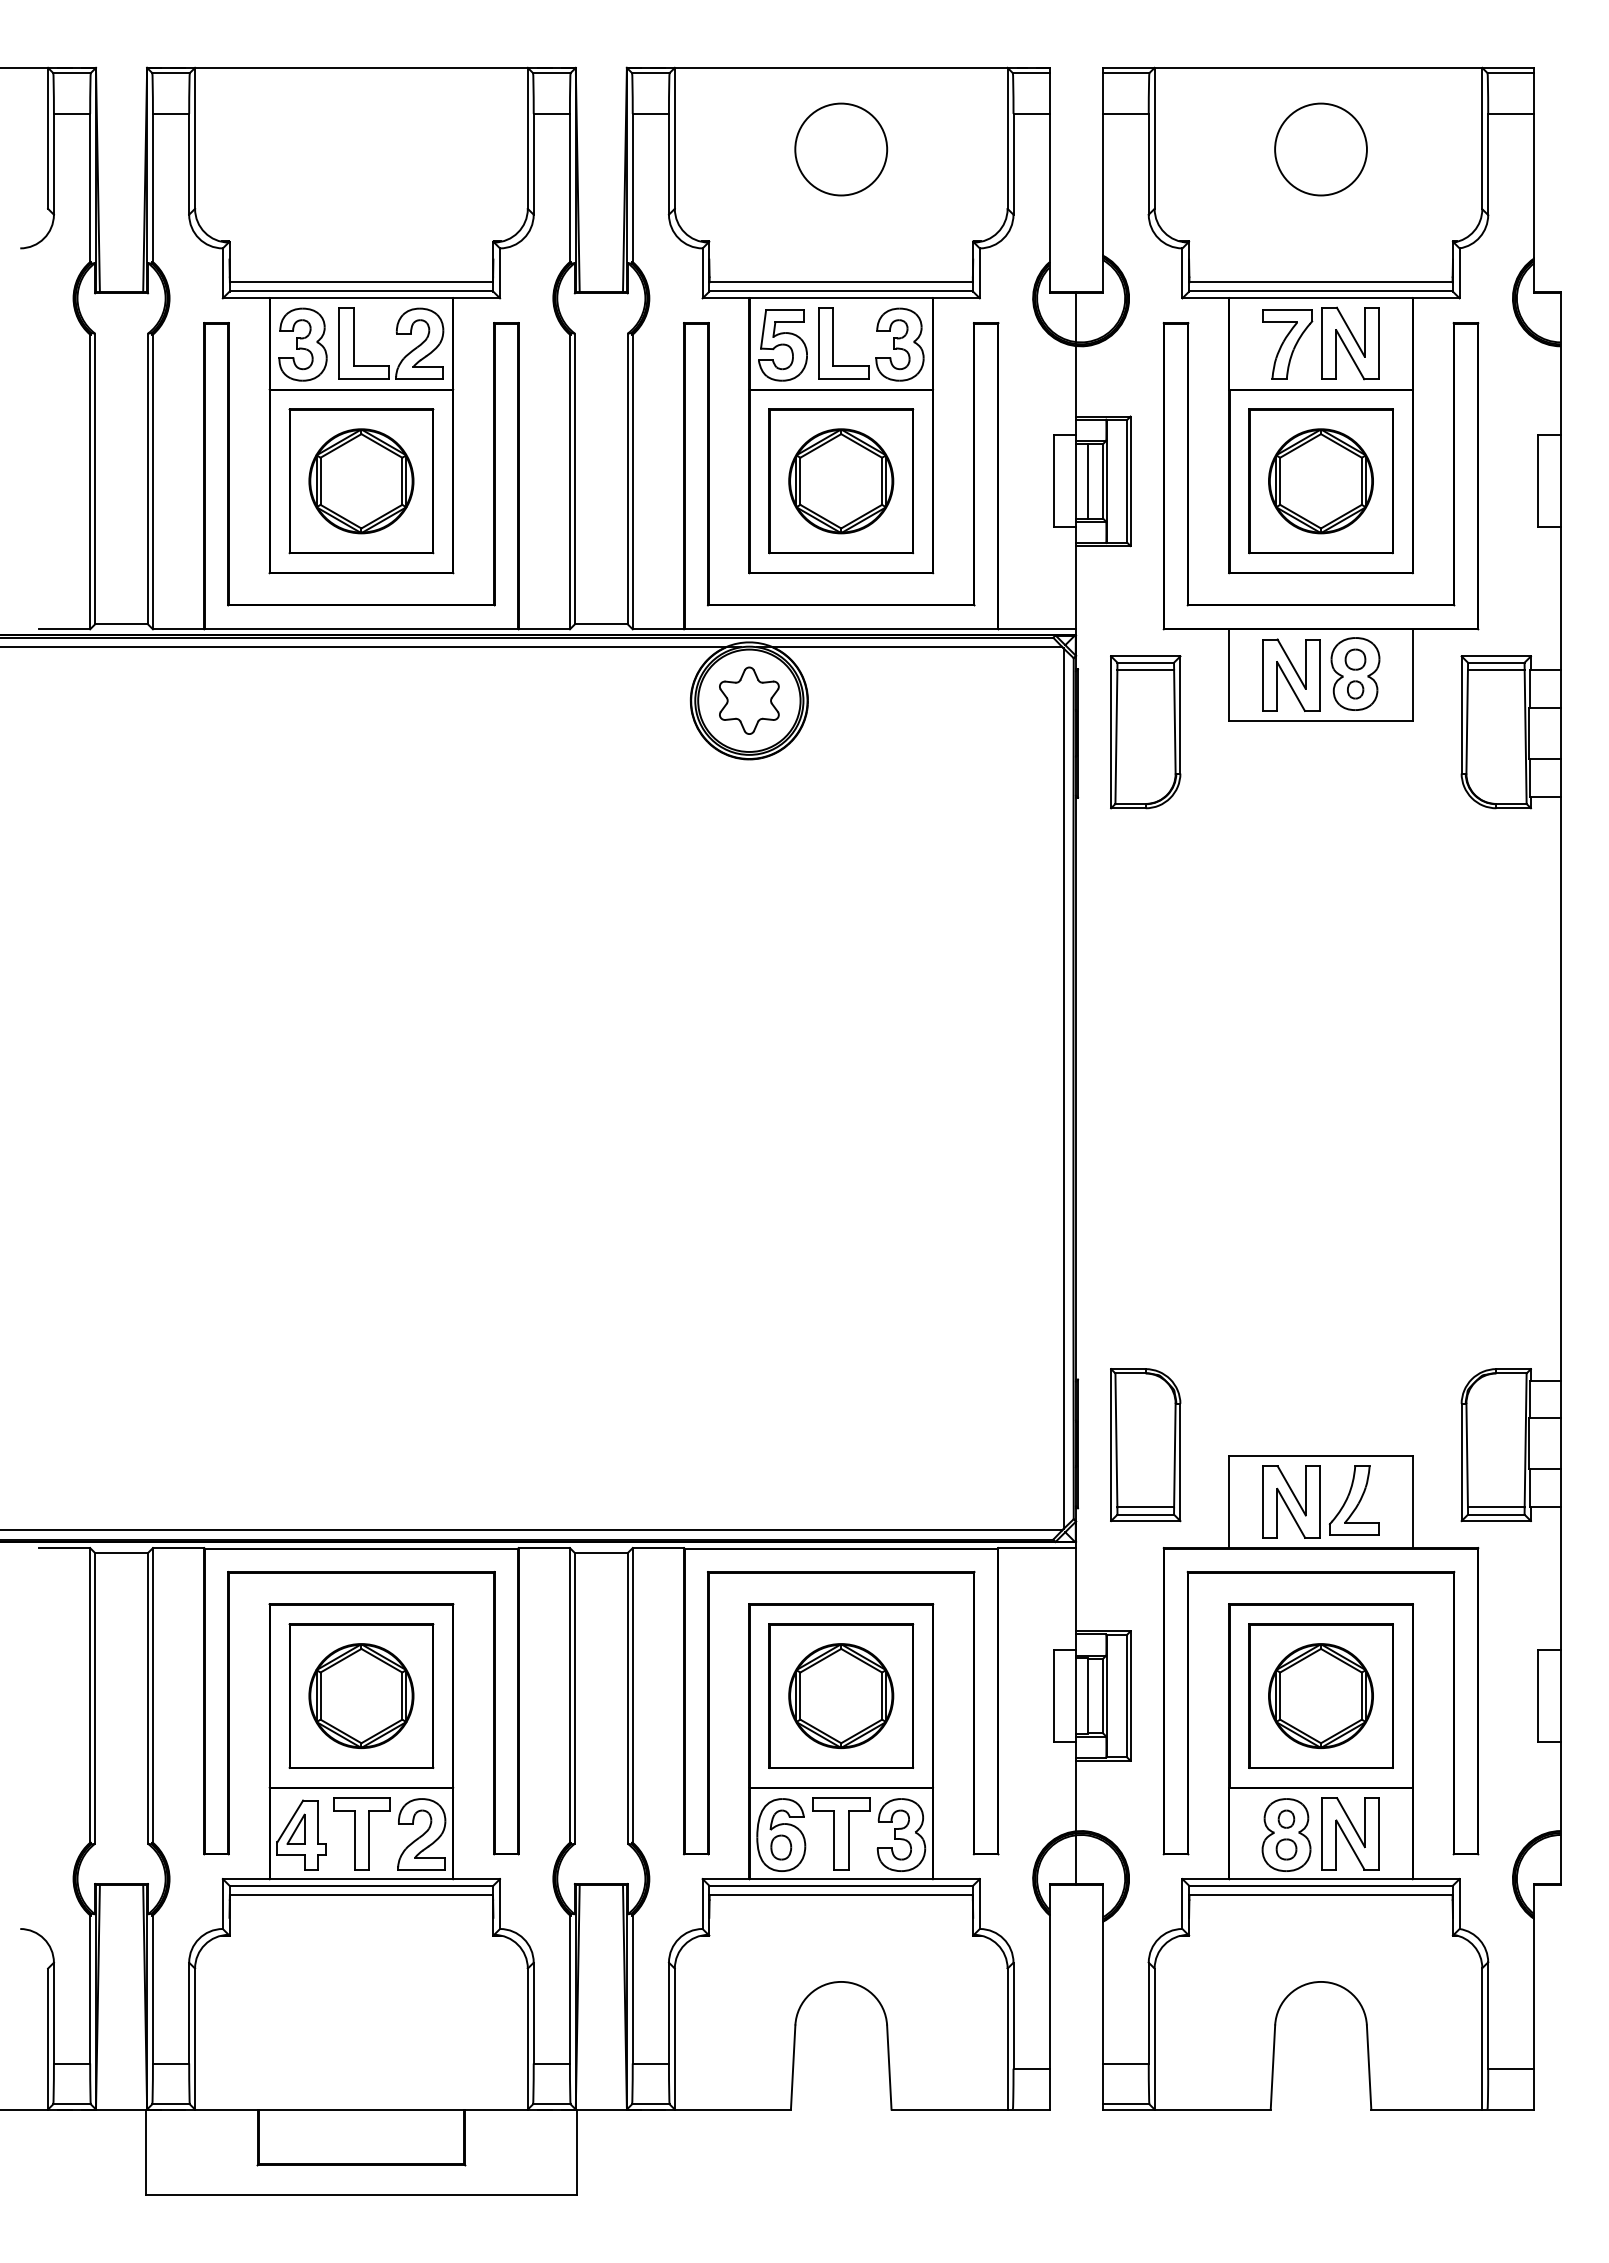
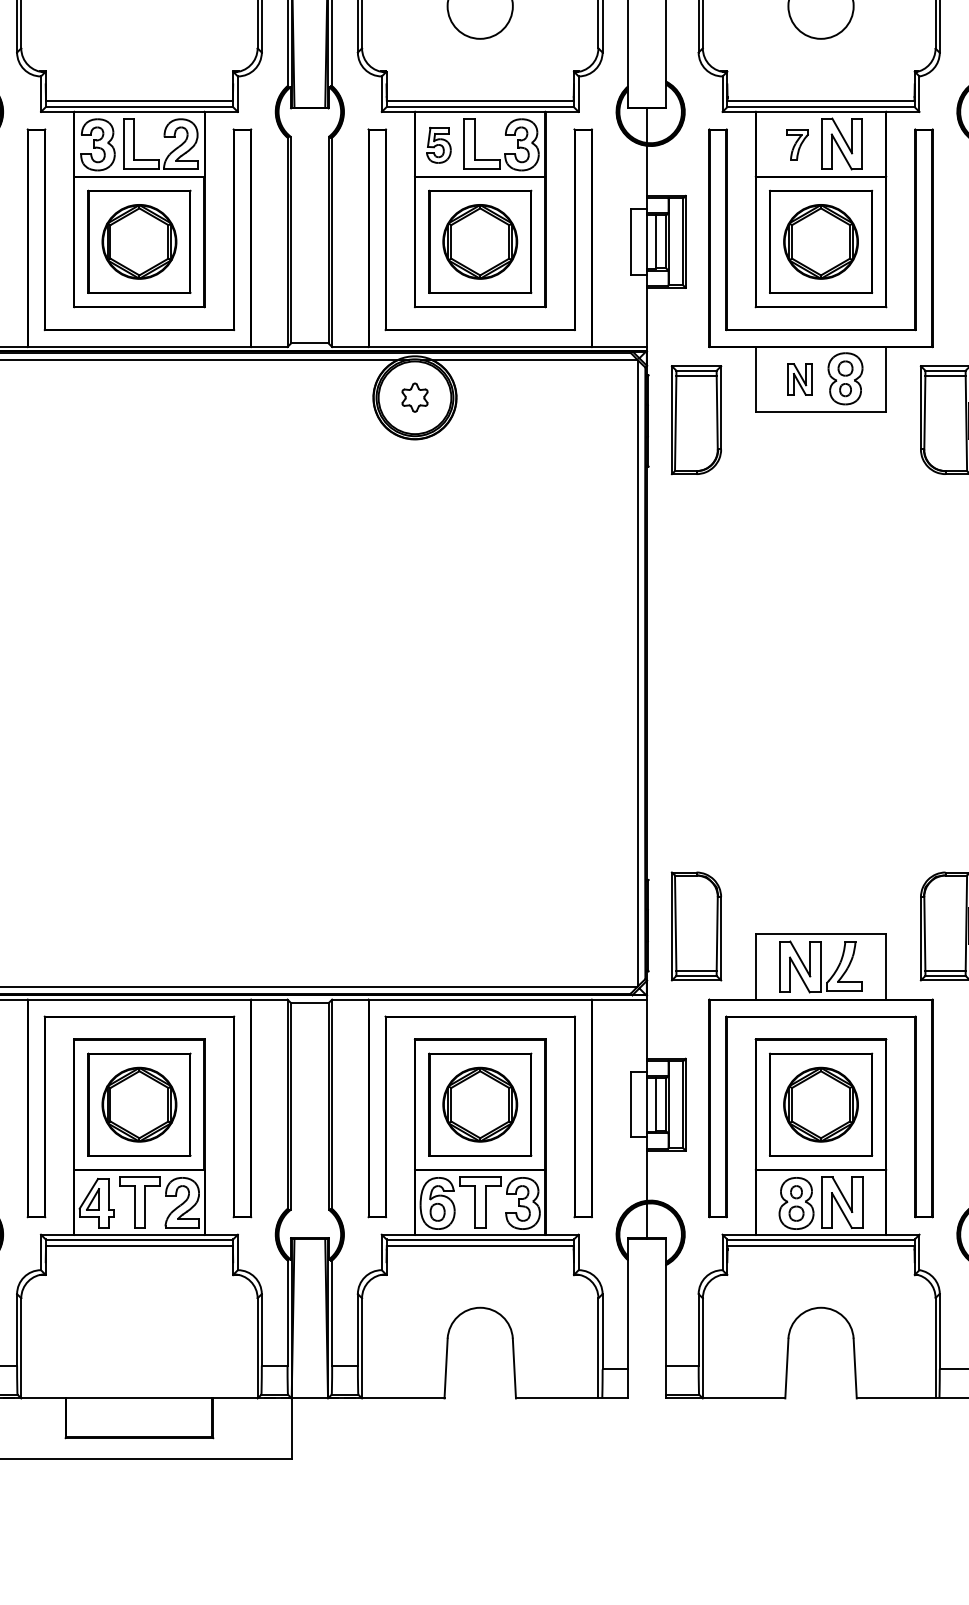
part: (1287, 344) -> (797, 144), size x0.6
part: (782, 345) -> (438, 145), size x0.7
part: (1291, 674) -> (800, 379), size x0.6
part: (749, 700) -> (415, 397), size x0.6

